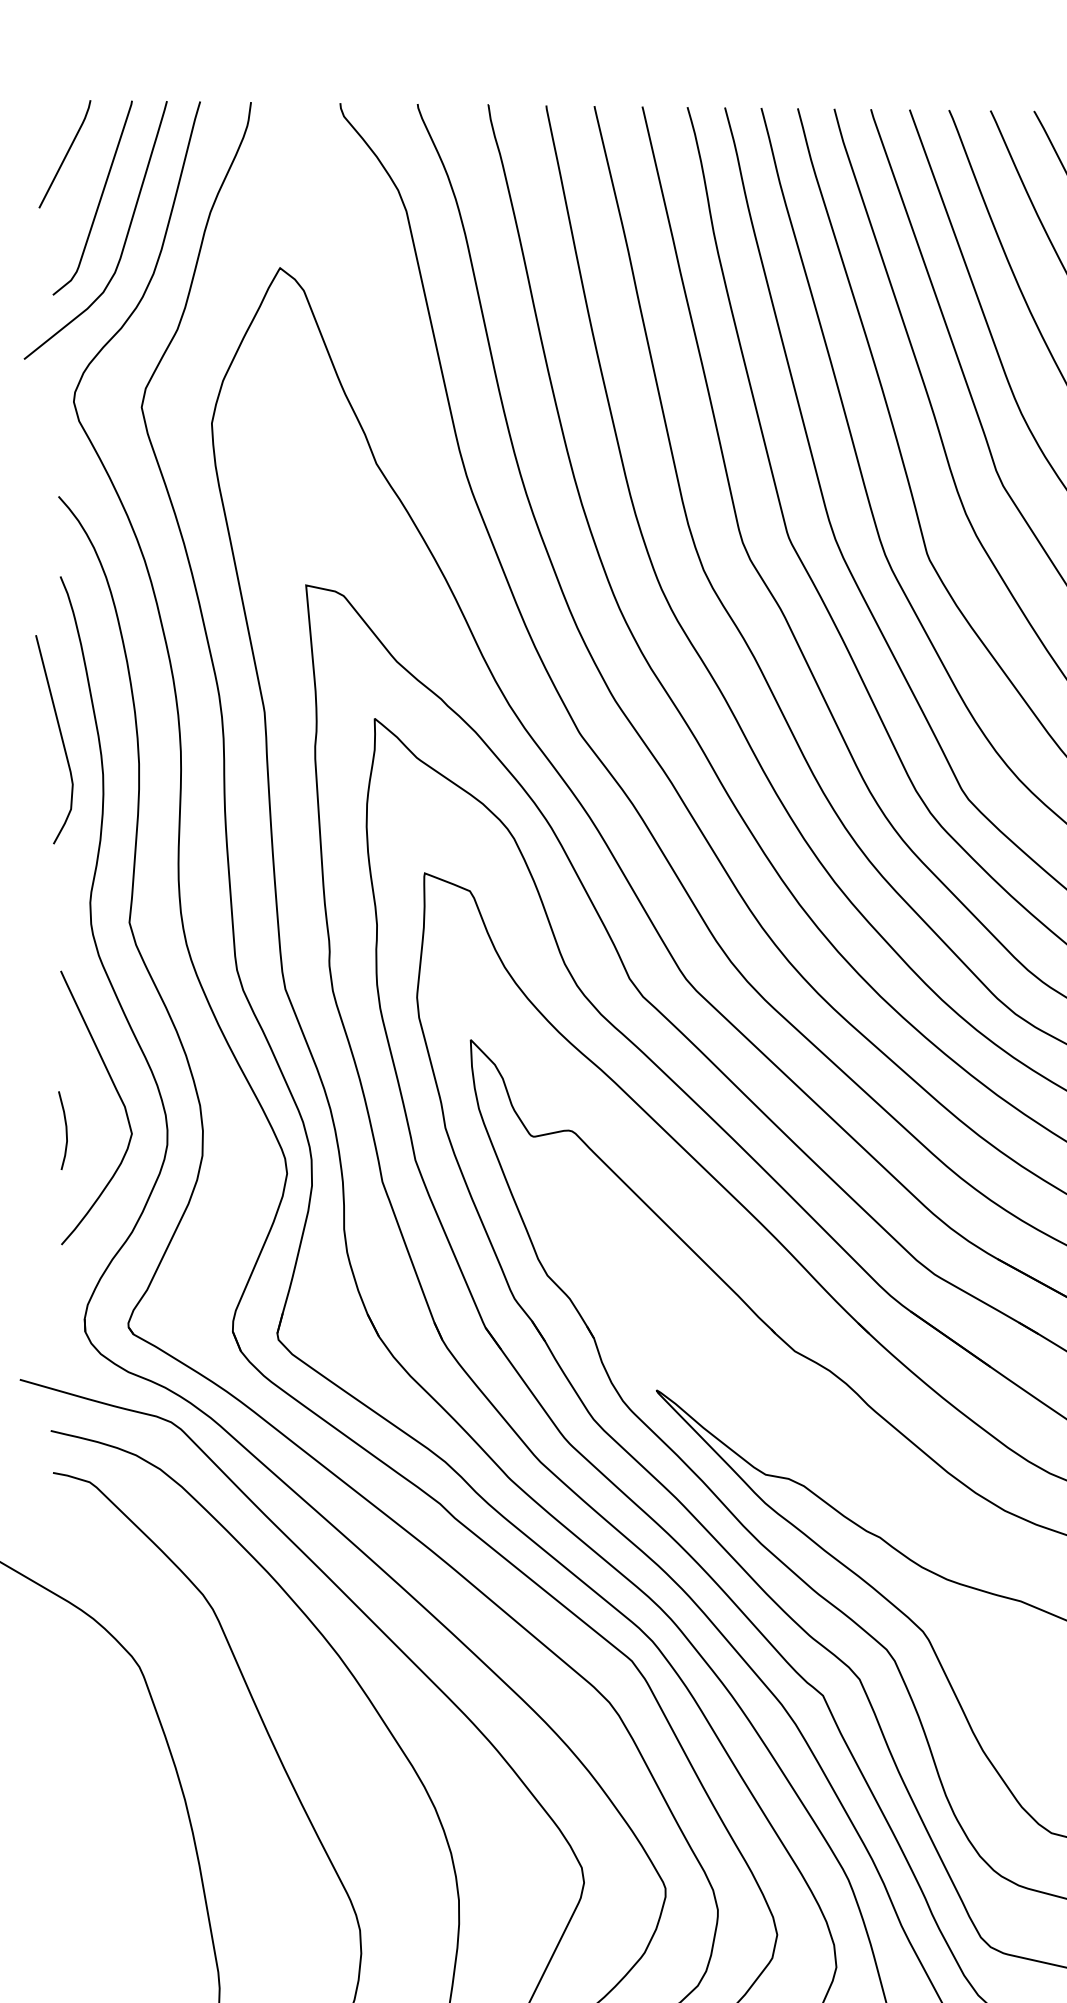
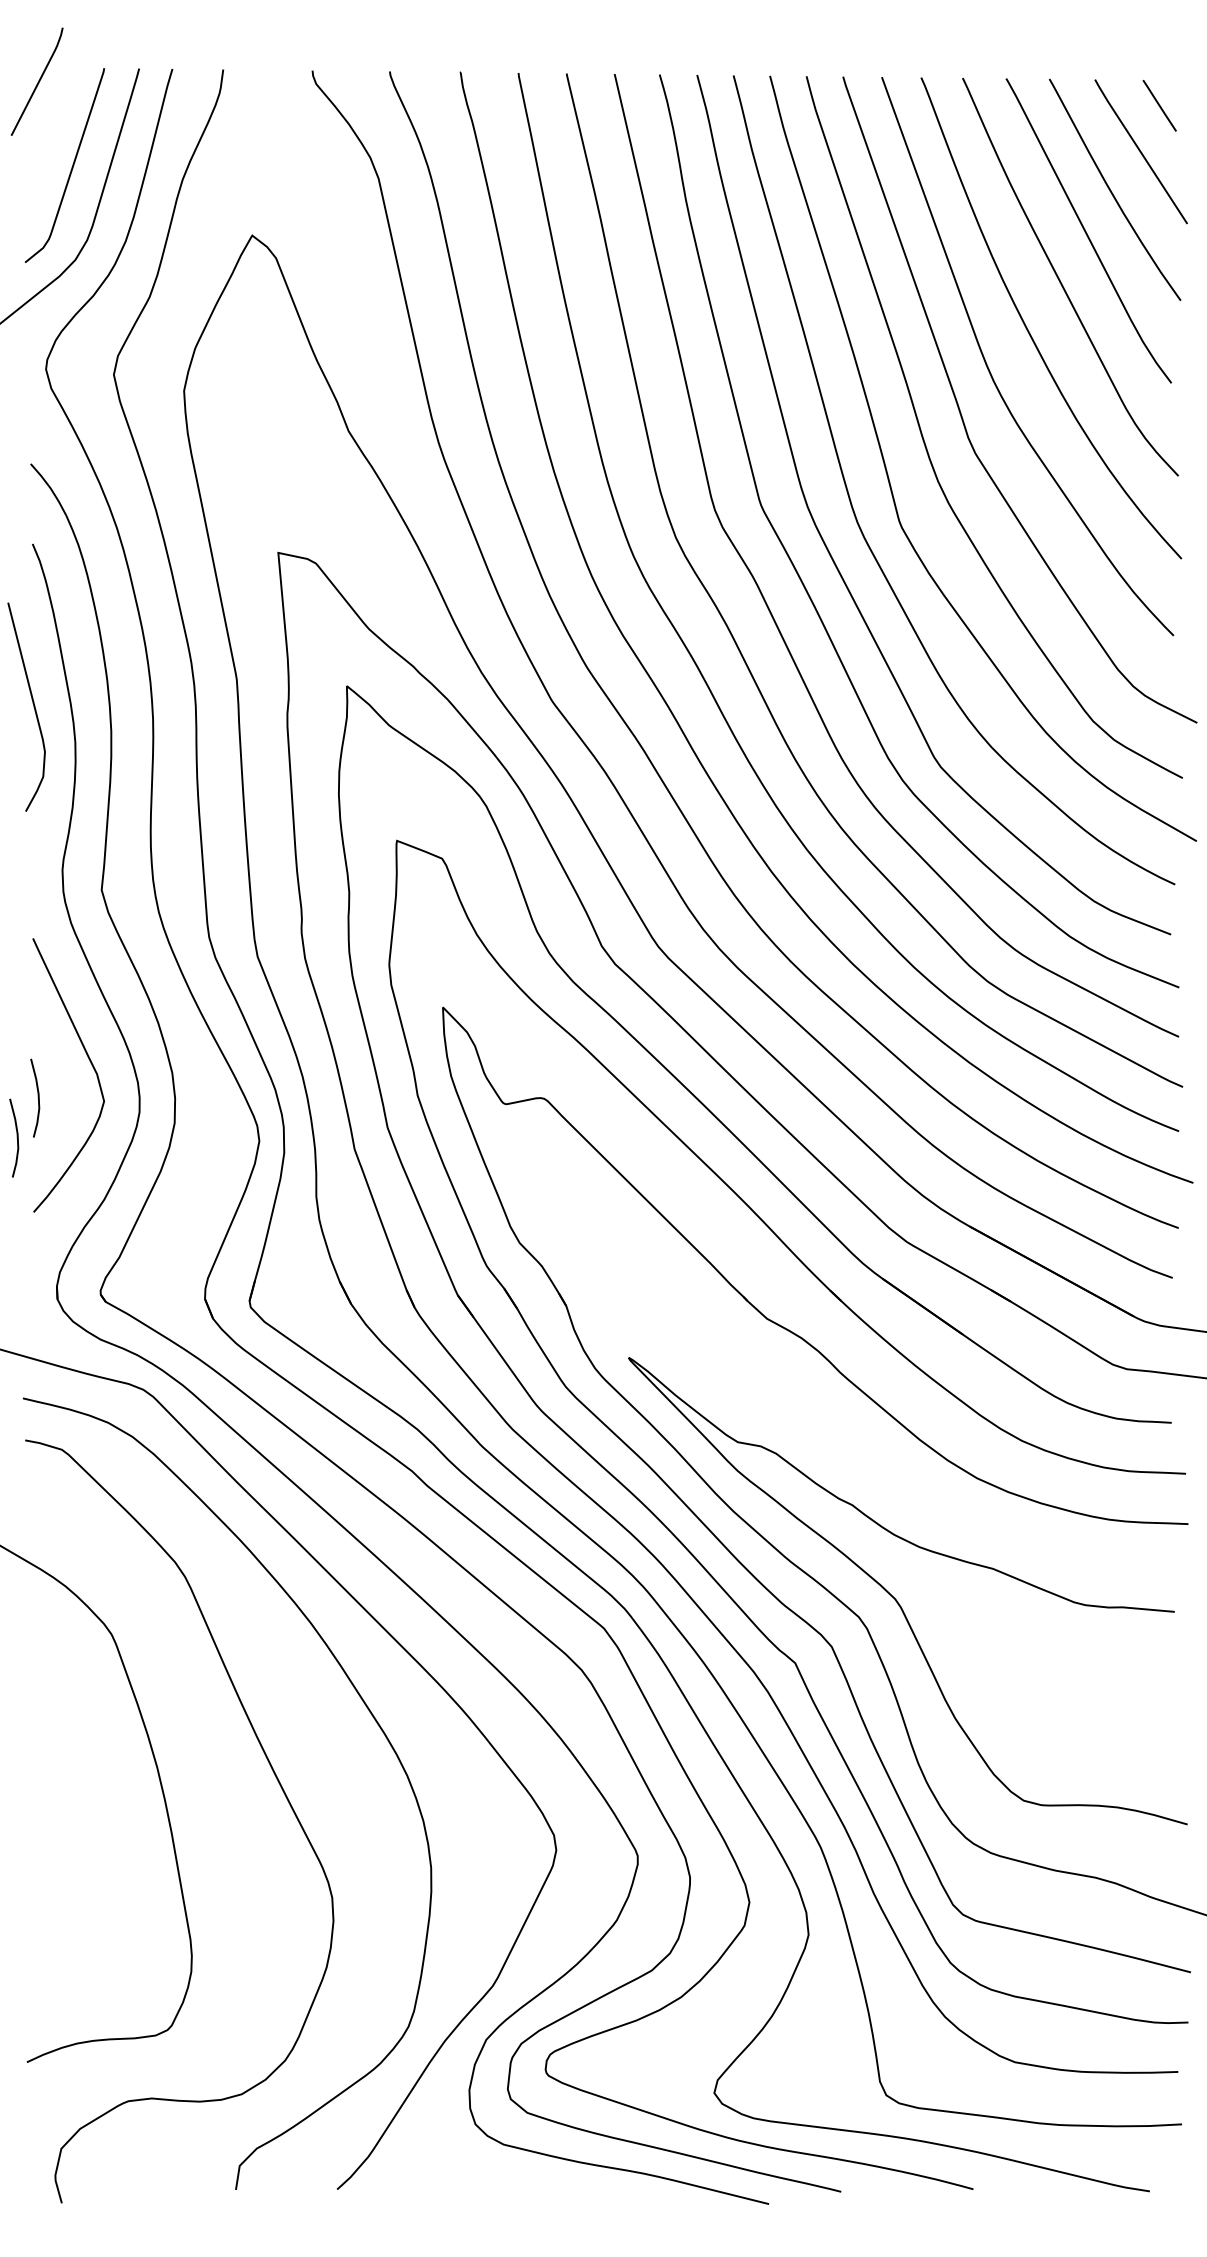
line: (65, 155) -> (37, 82), moved
curve: (44, 1170) -> (16, 1137), added

